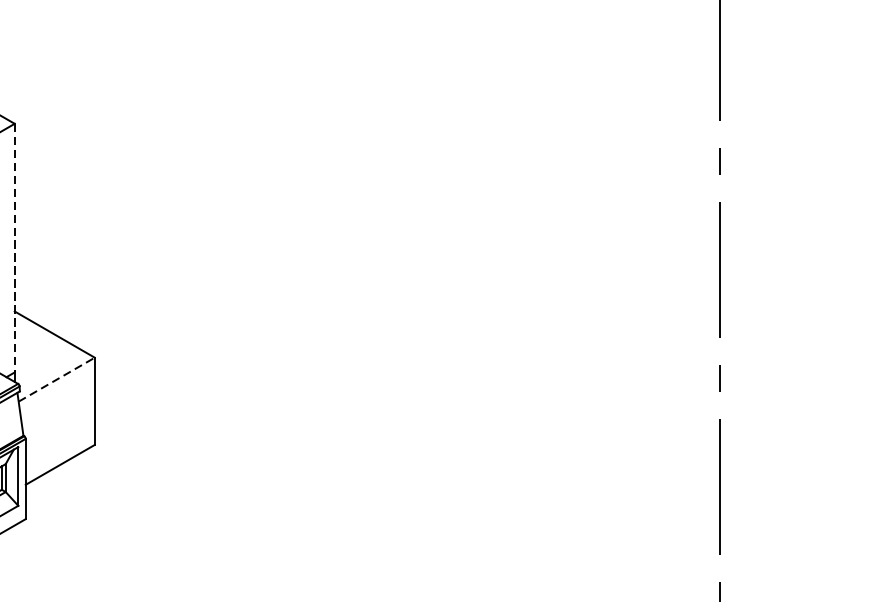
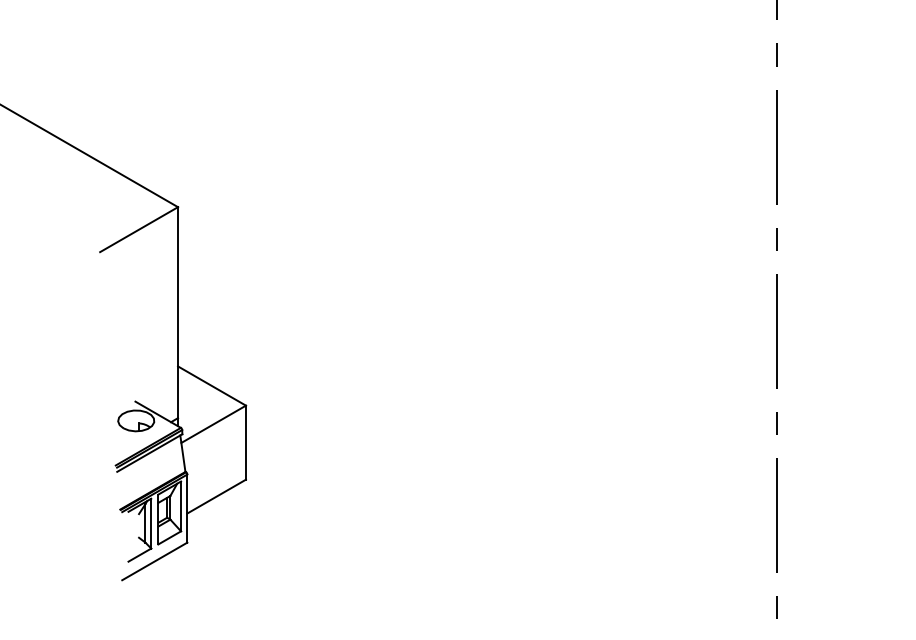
line: (15, 249) -> (178, 313), dashed -> solid
line: (57, 379) -> (214, 424), dashed -> solid

